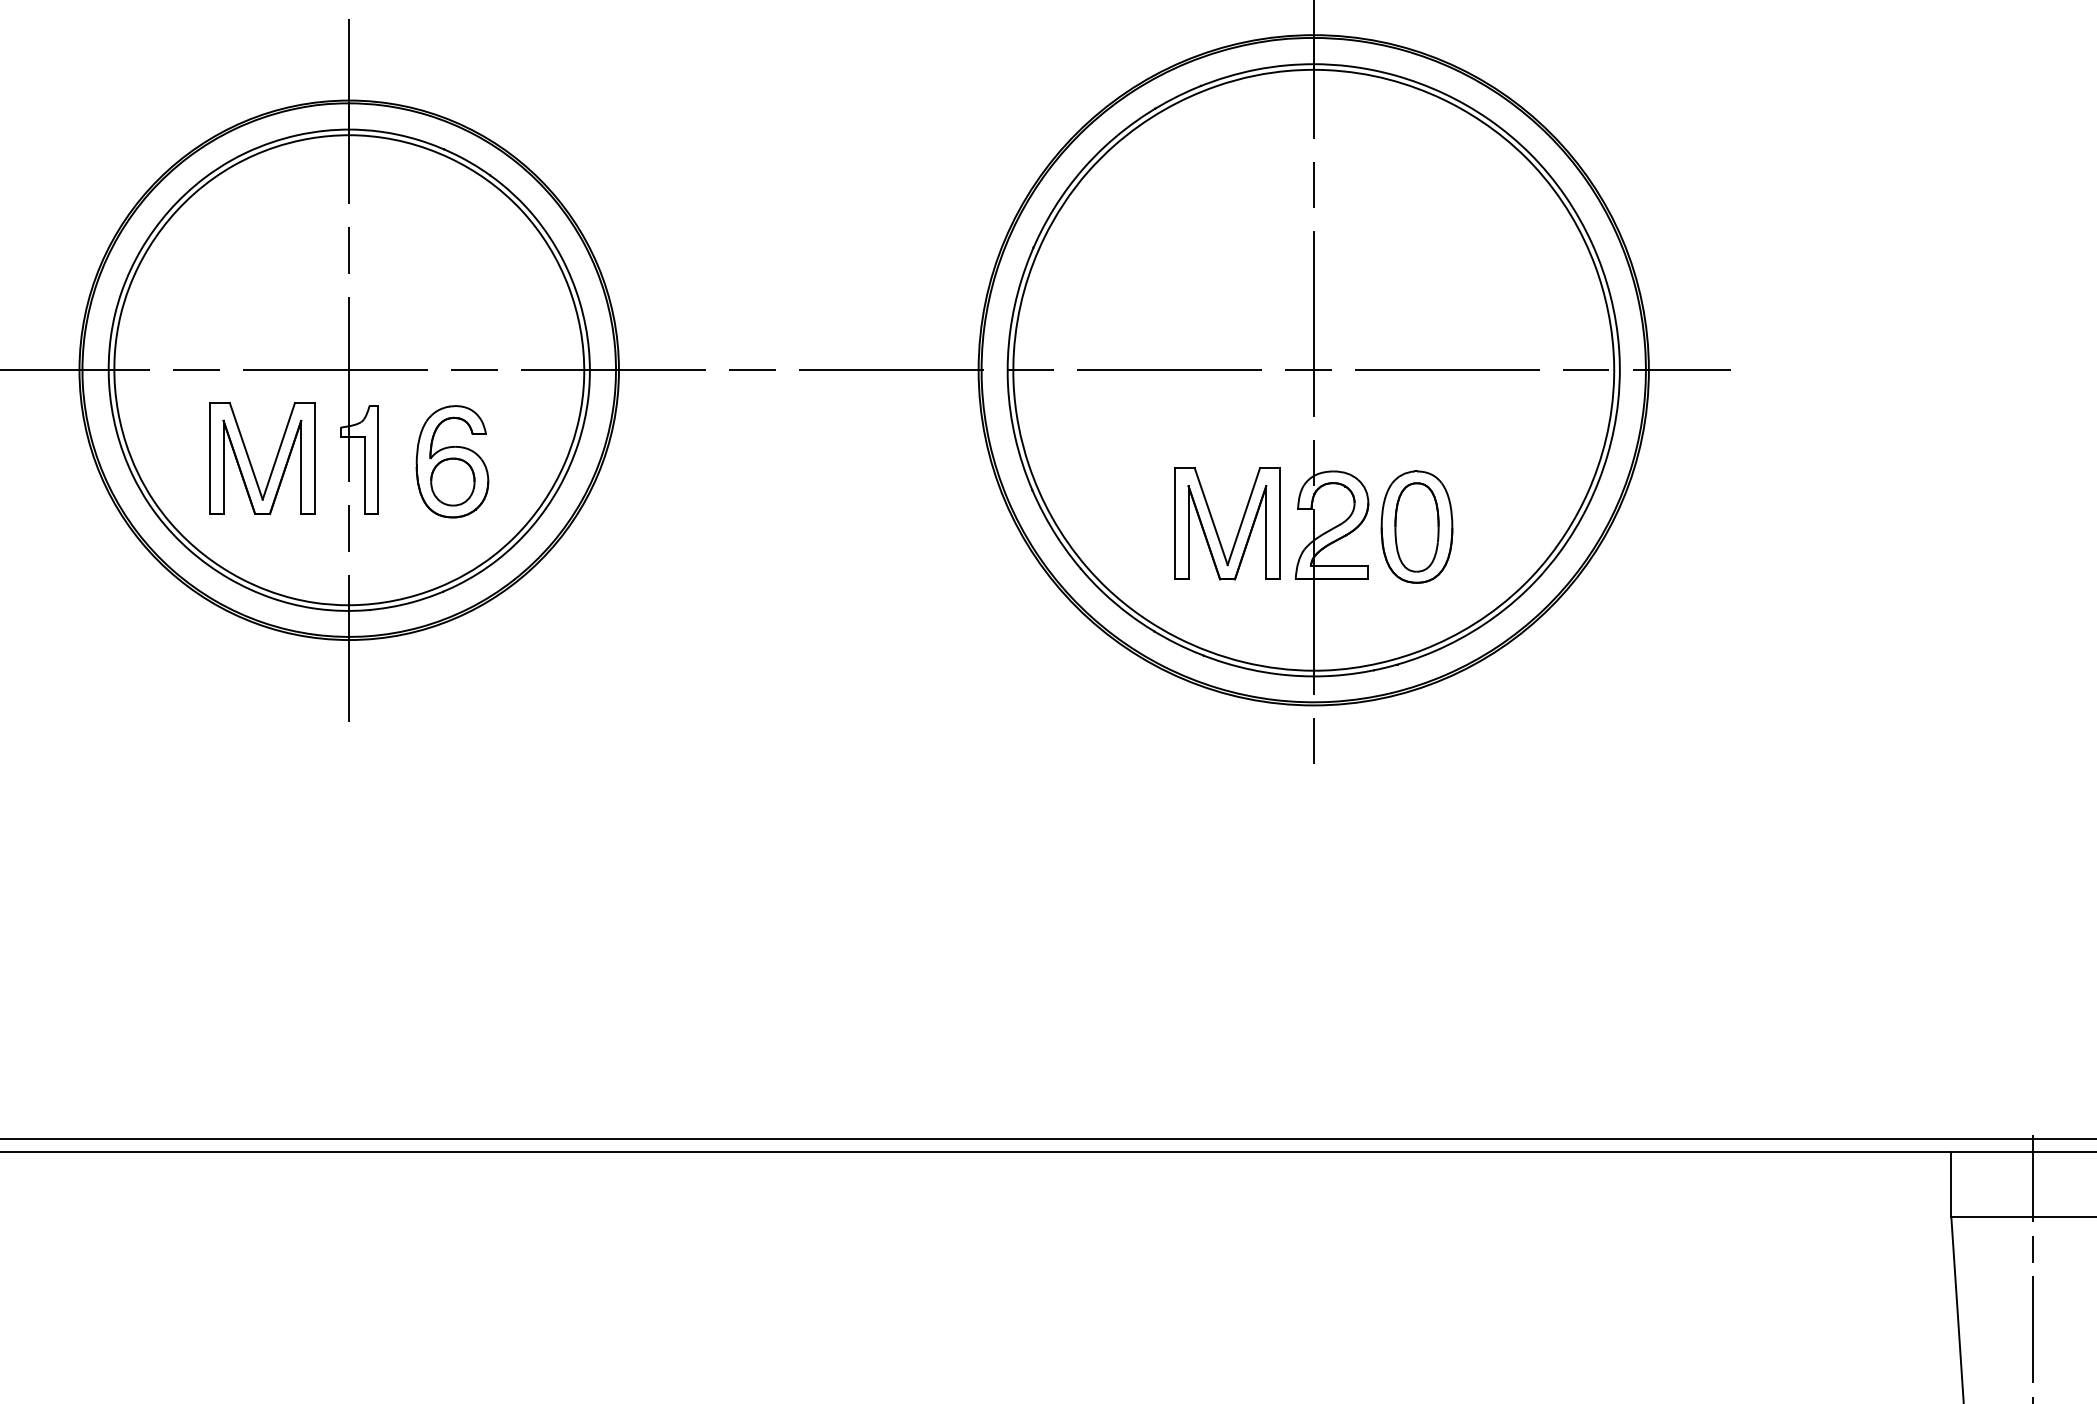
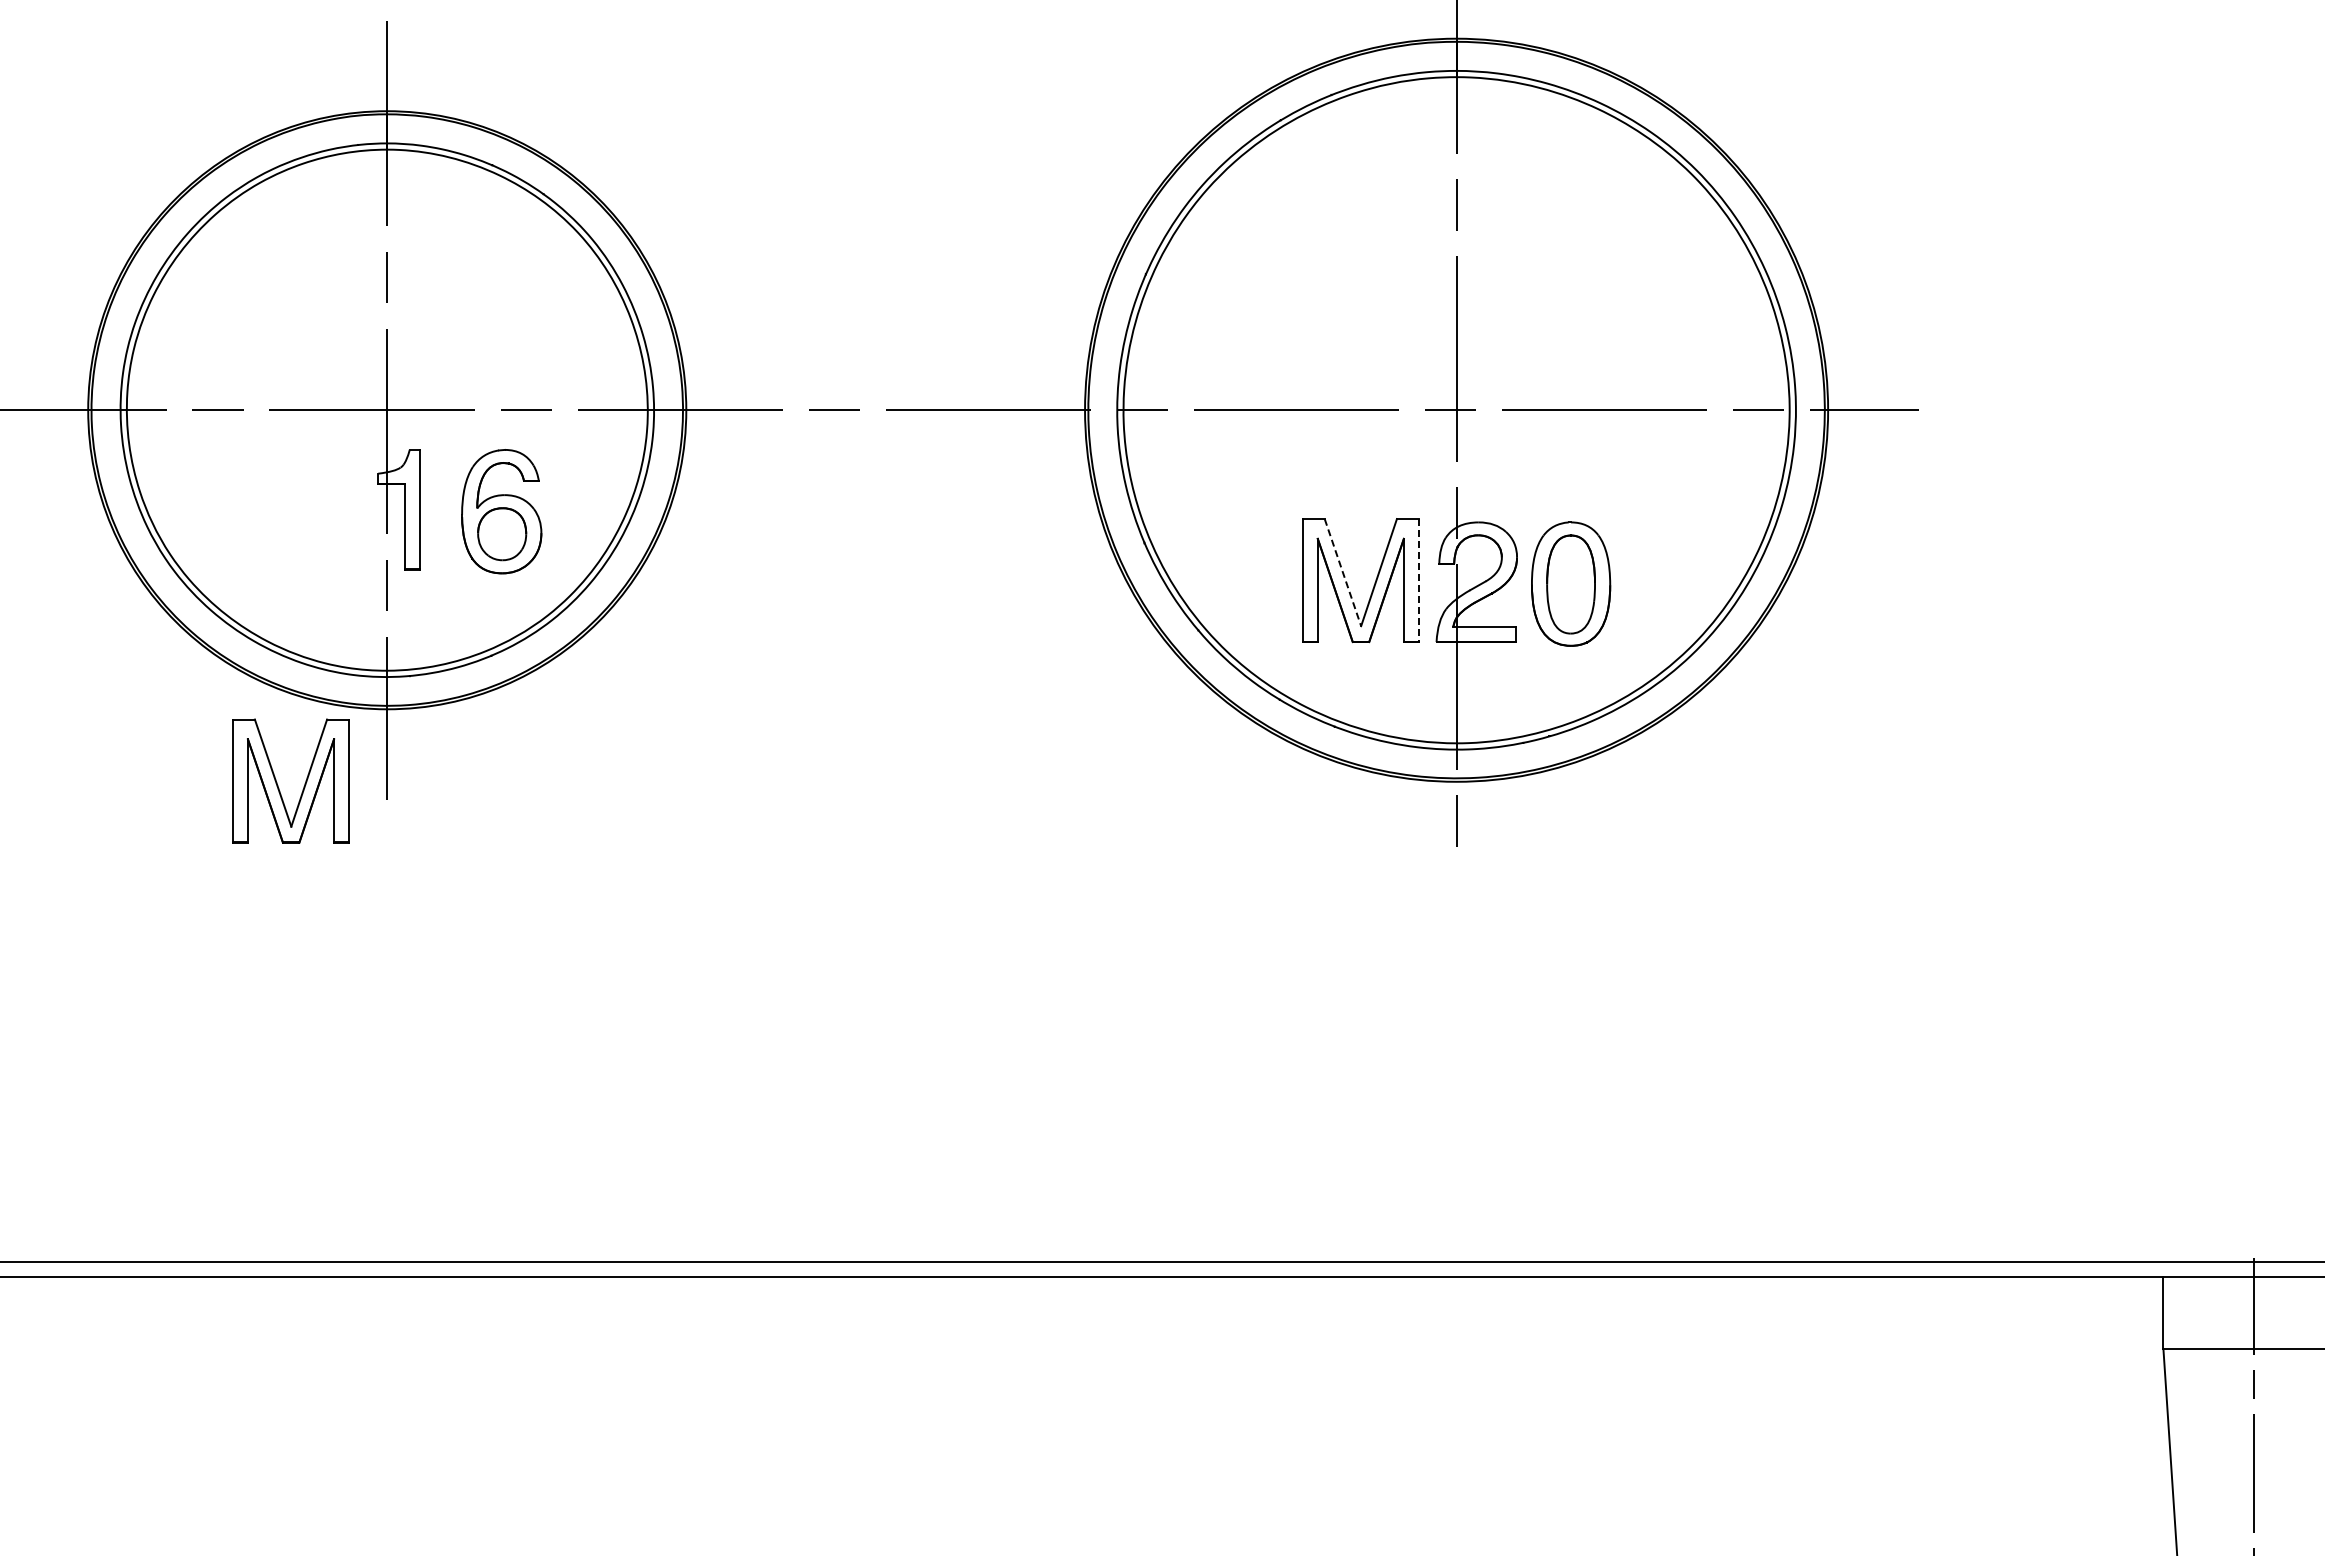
part: (251, 462) -> (278, 785), moved
line: (1210, 516) -> (1342, 572), solid -> dashed
line: (1279, 524) -> (1418, 581), solid -> dashed

